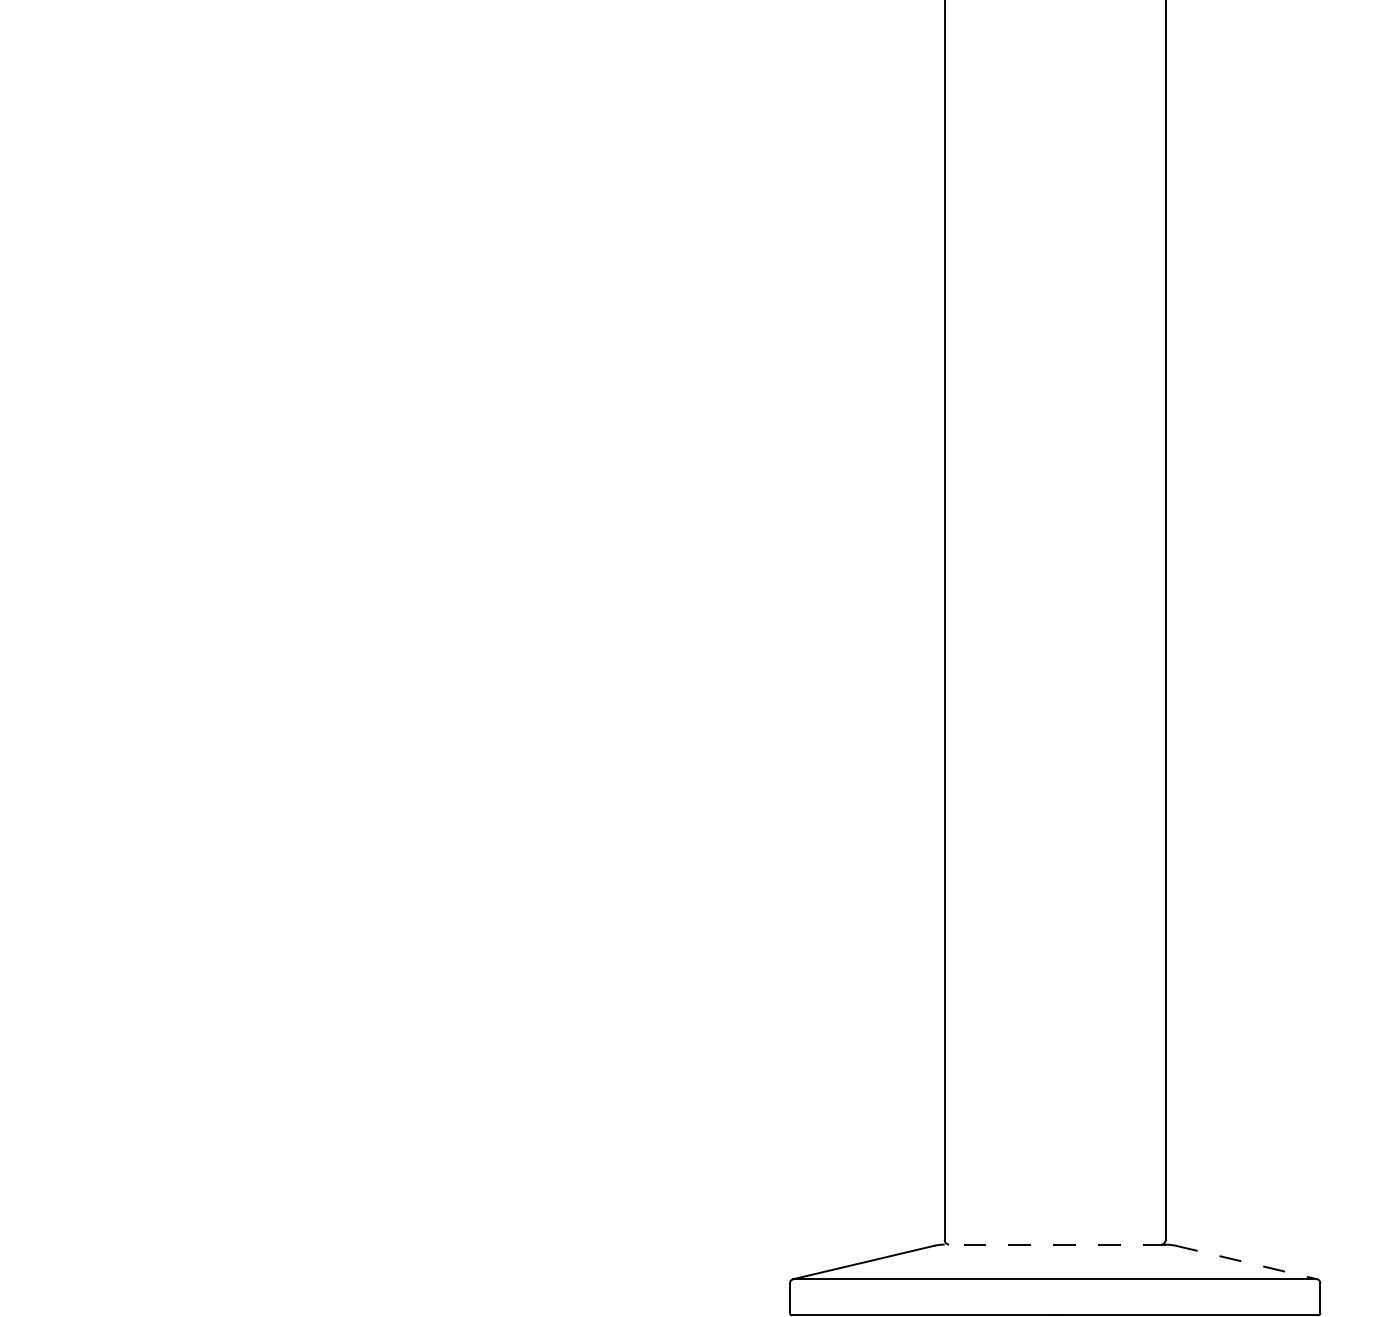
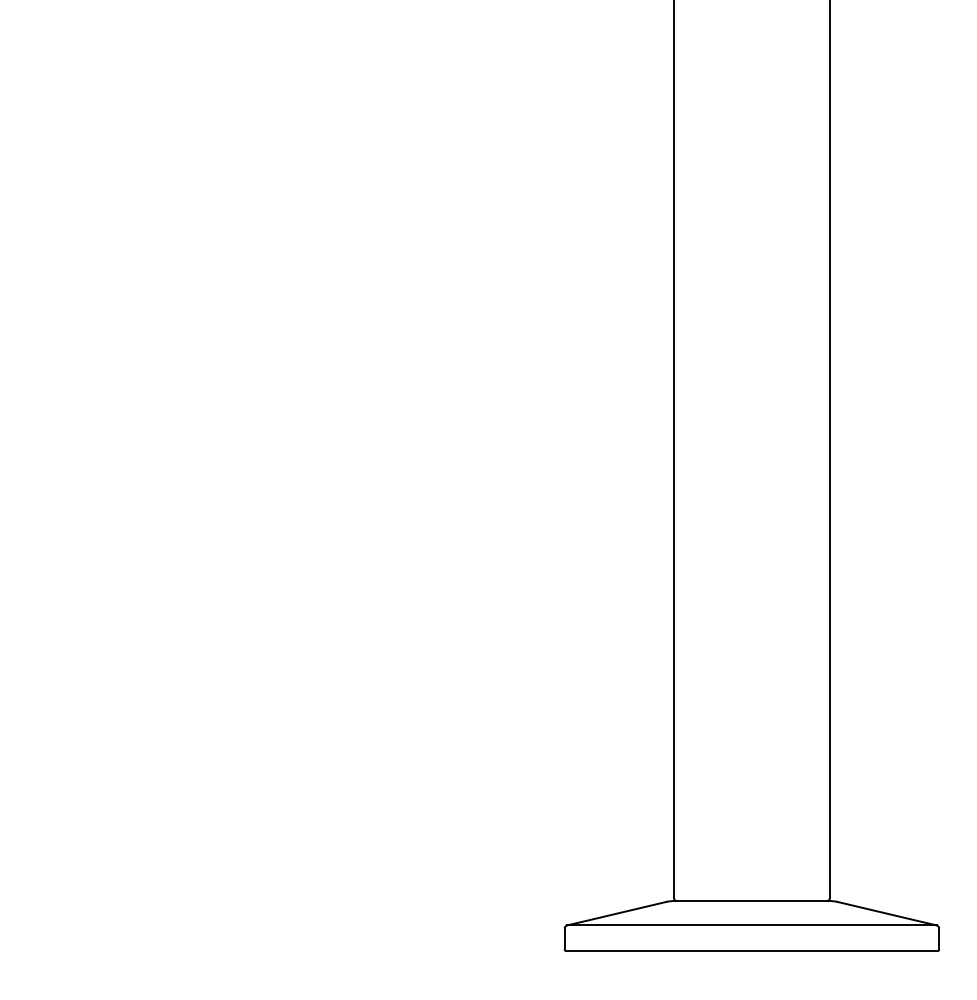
line: (1054, 1245) -> (751, 901), dashed -> solid
line: (1247, 1262) -> (887, 913), dashed -> solid

